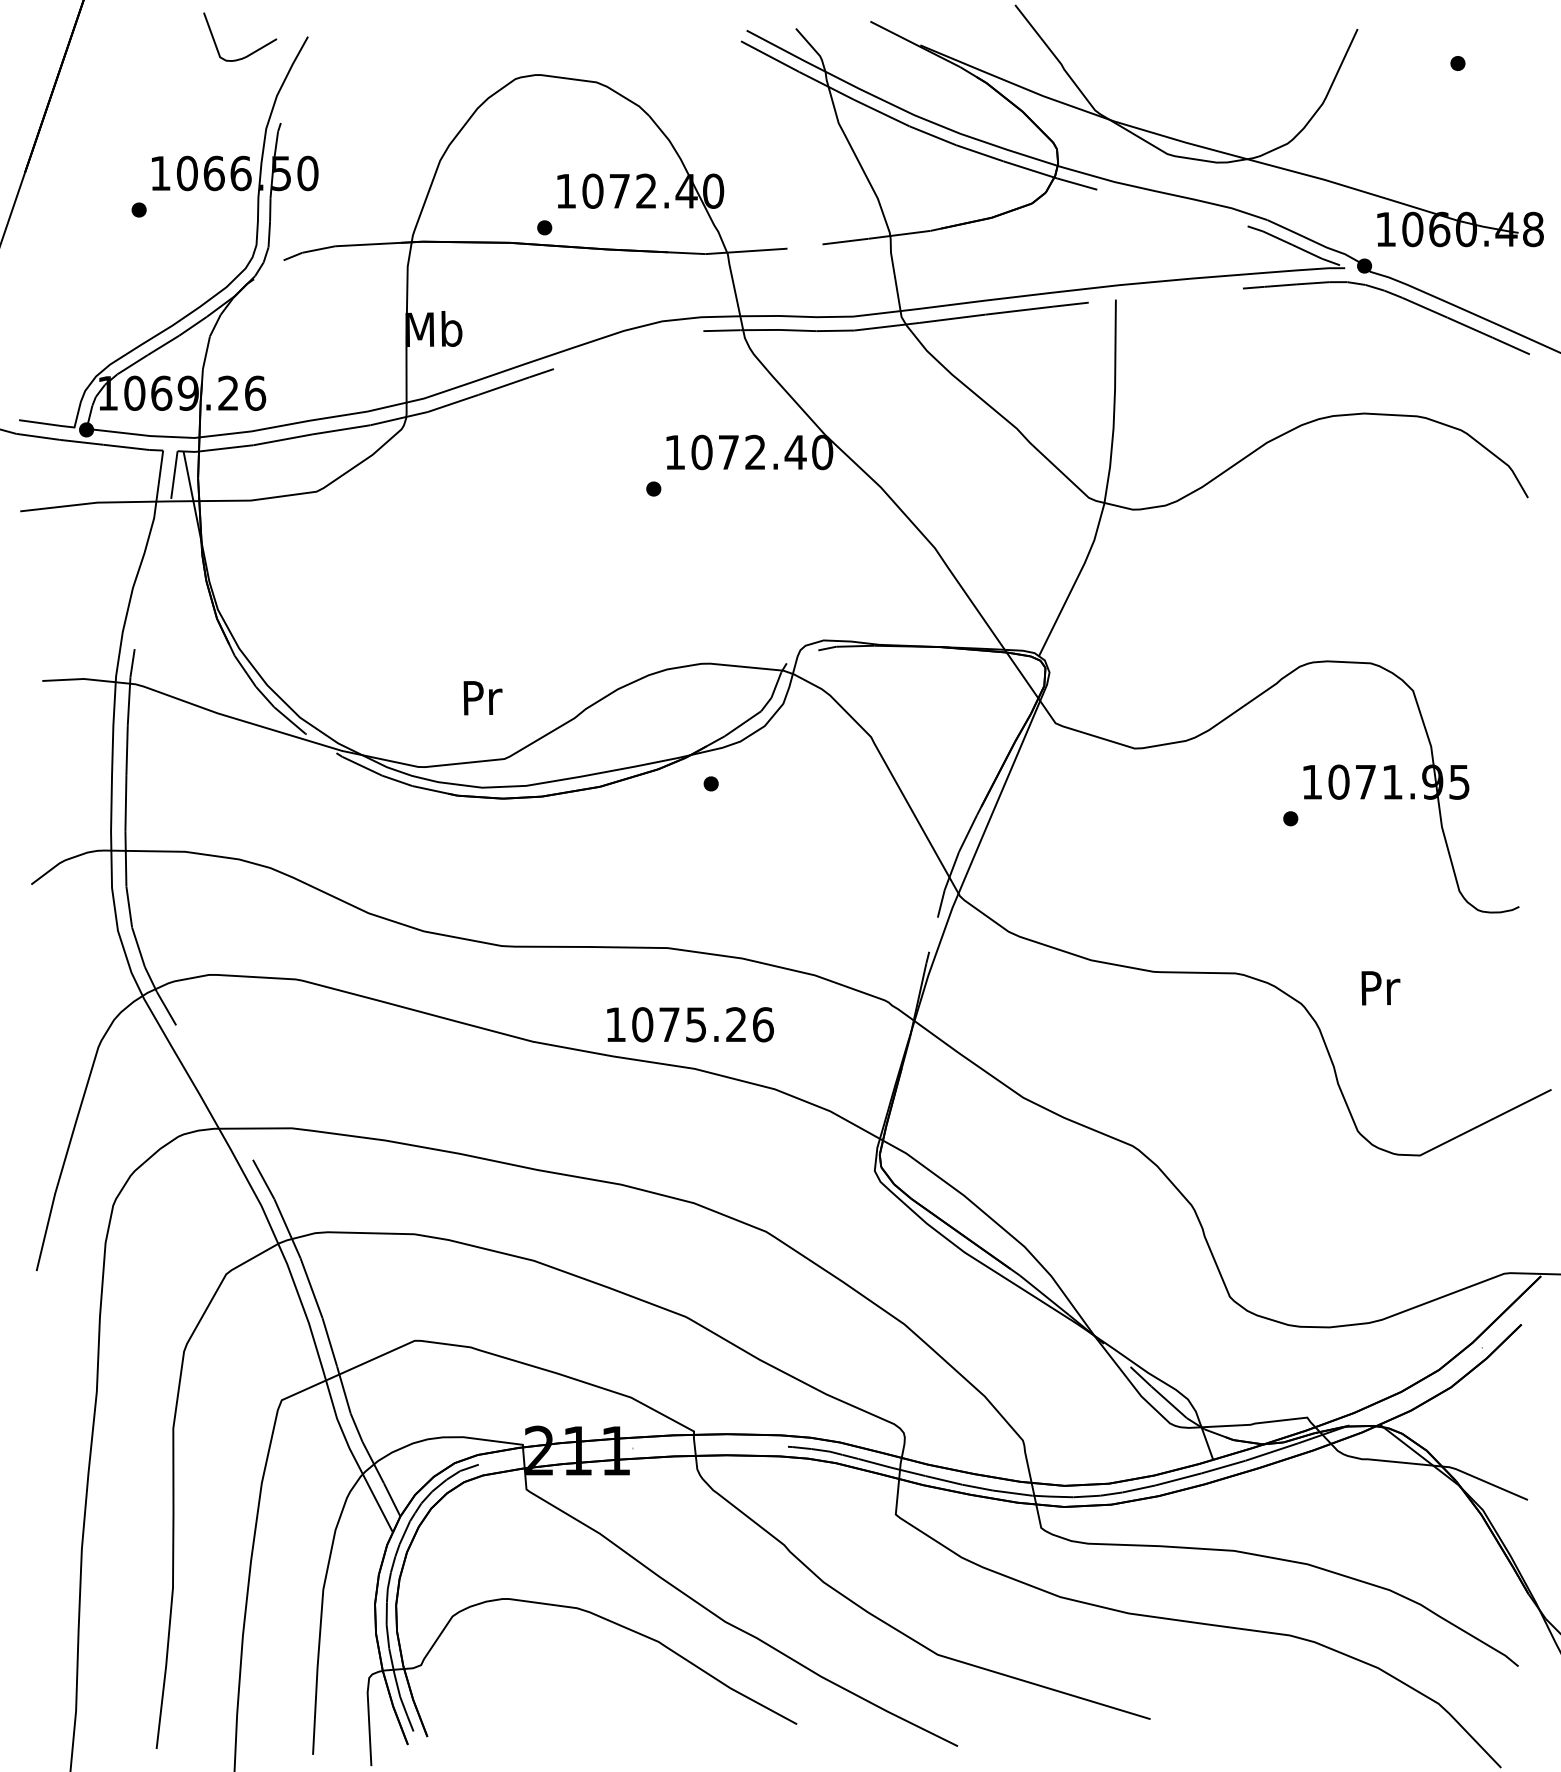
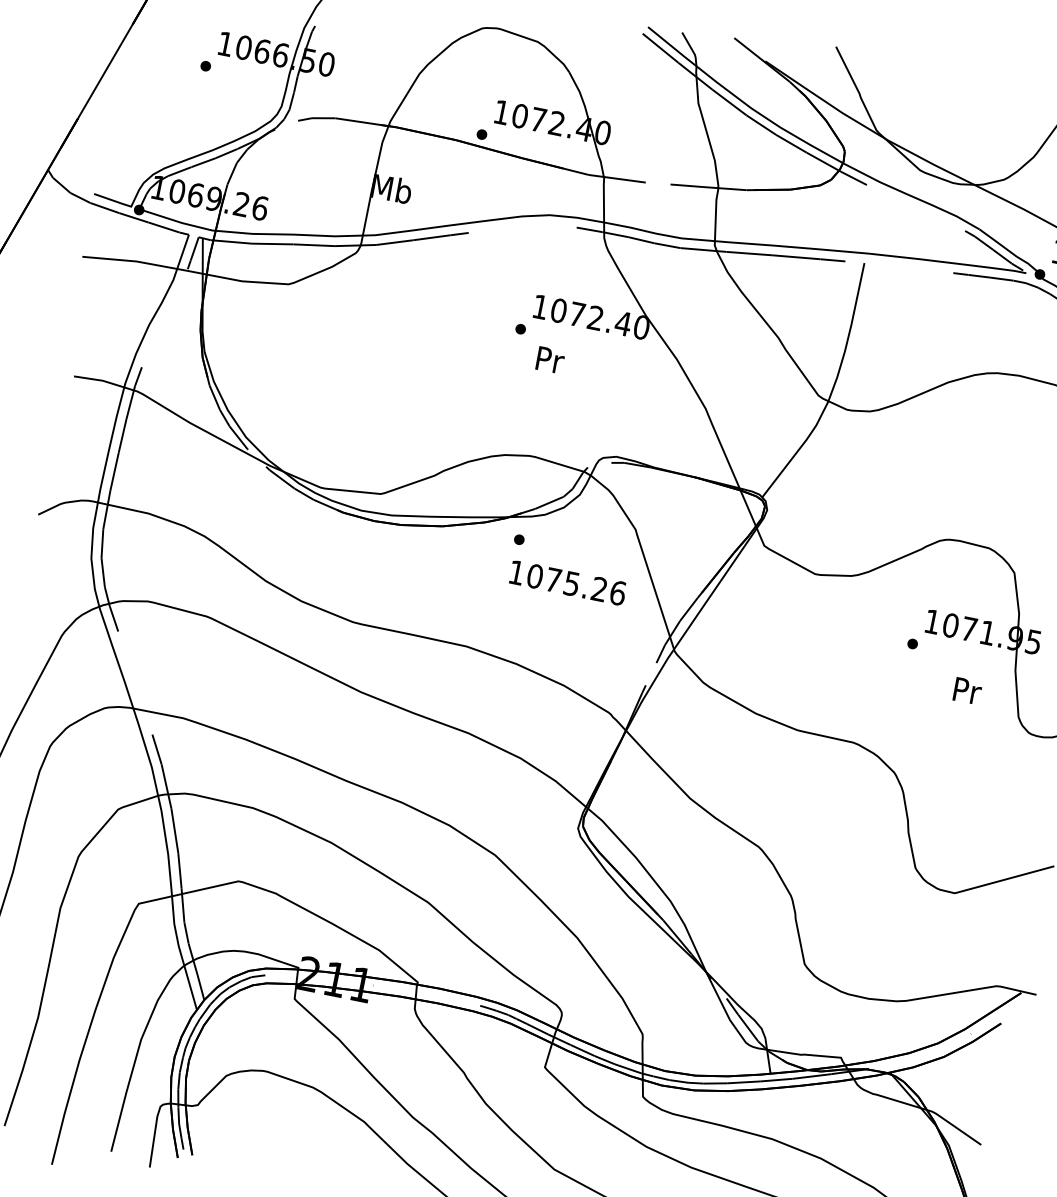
text: (482, 698) -> (549, 360), moved
text: (1380, 988) -> (967, 691), moved
text: (690, 1024) -> (568, 582), moved

